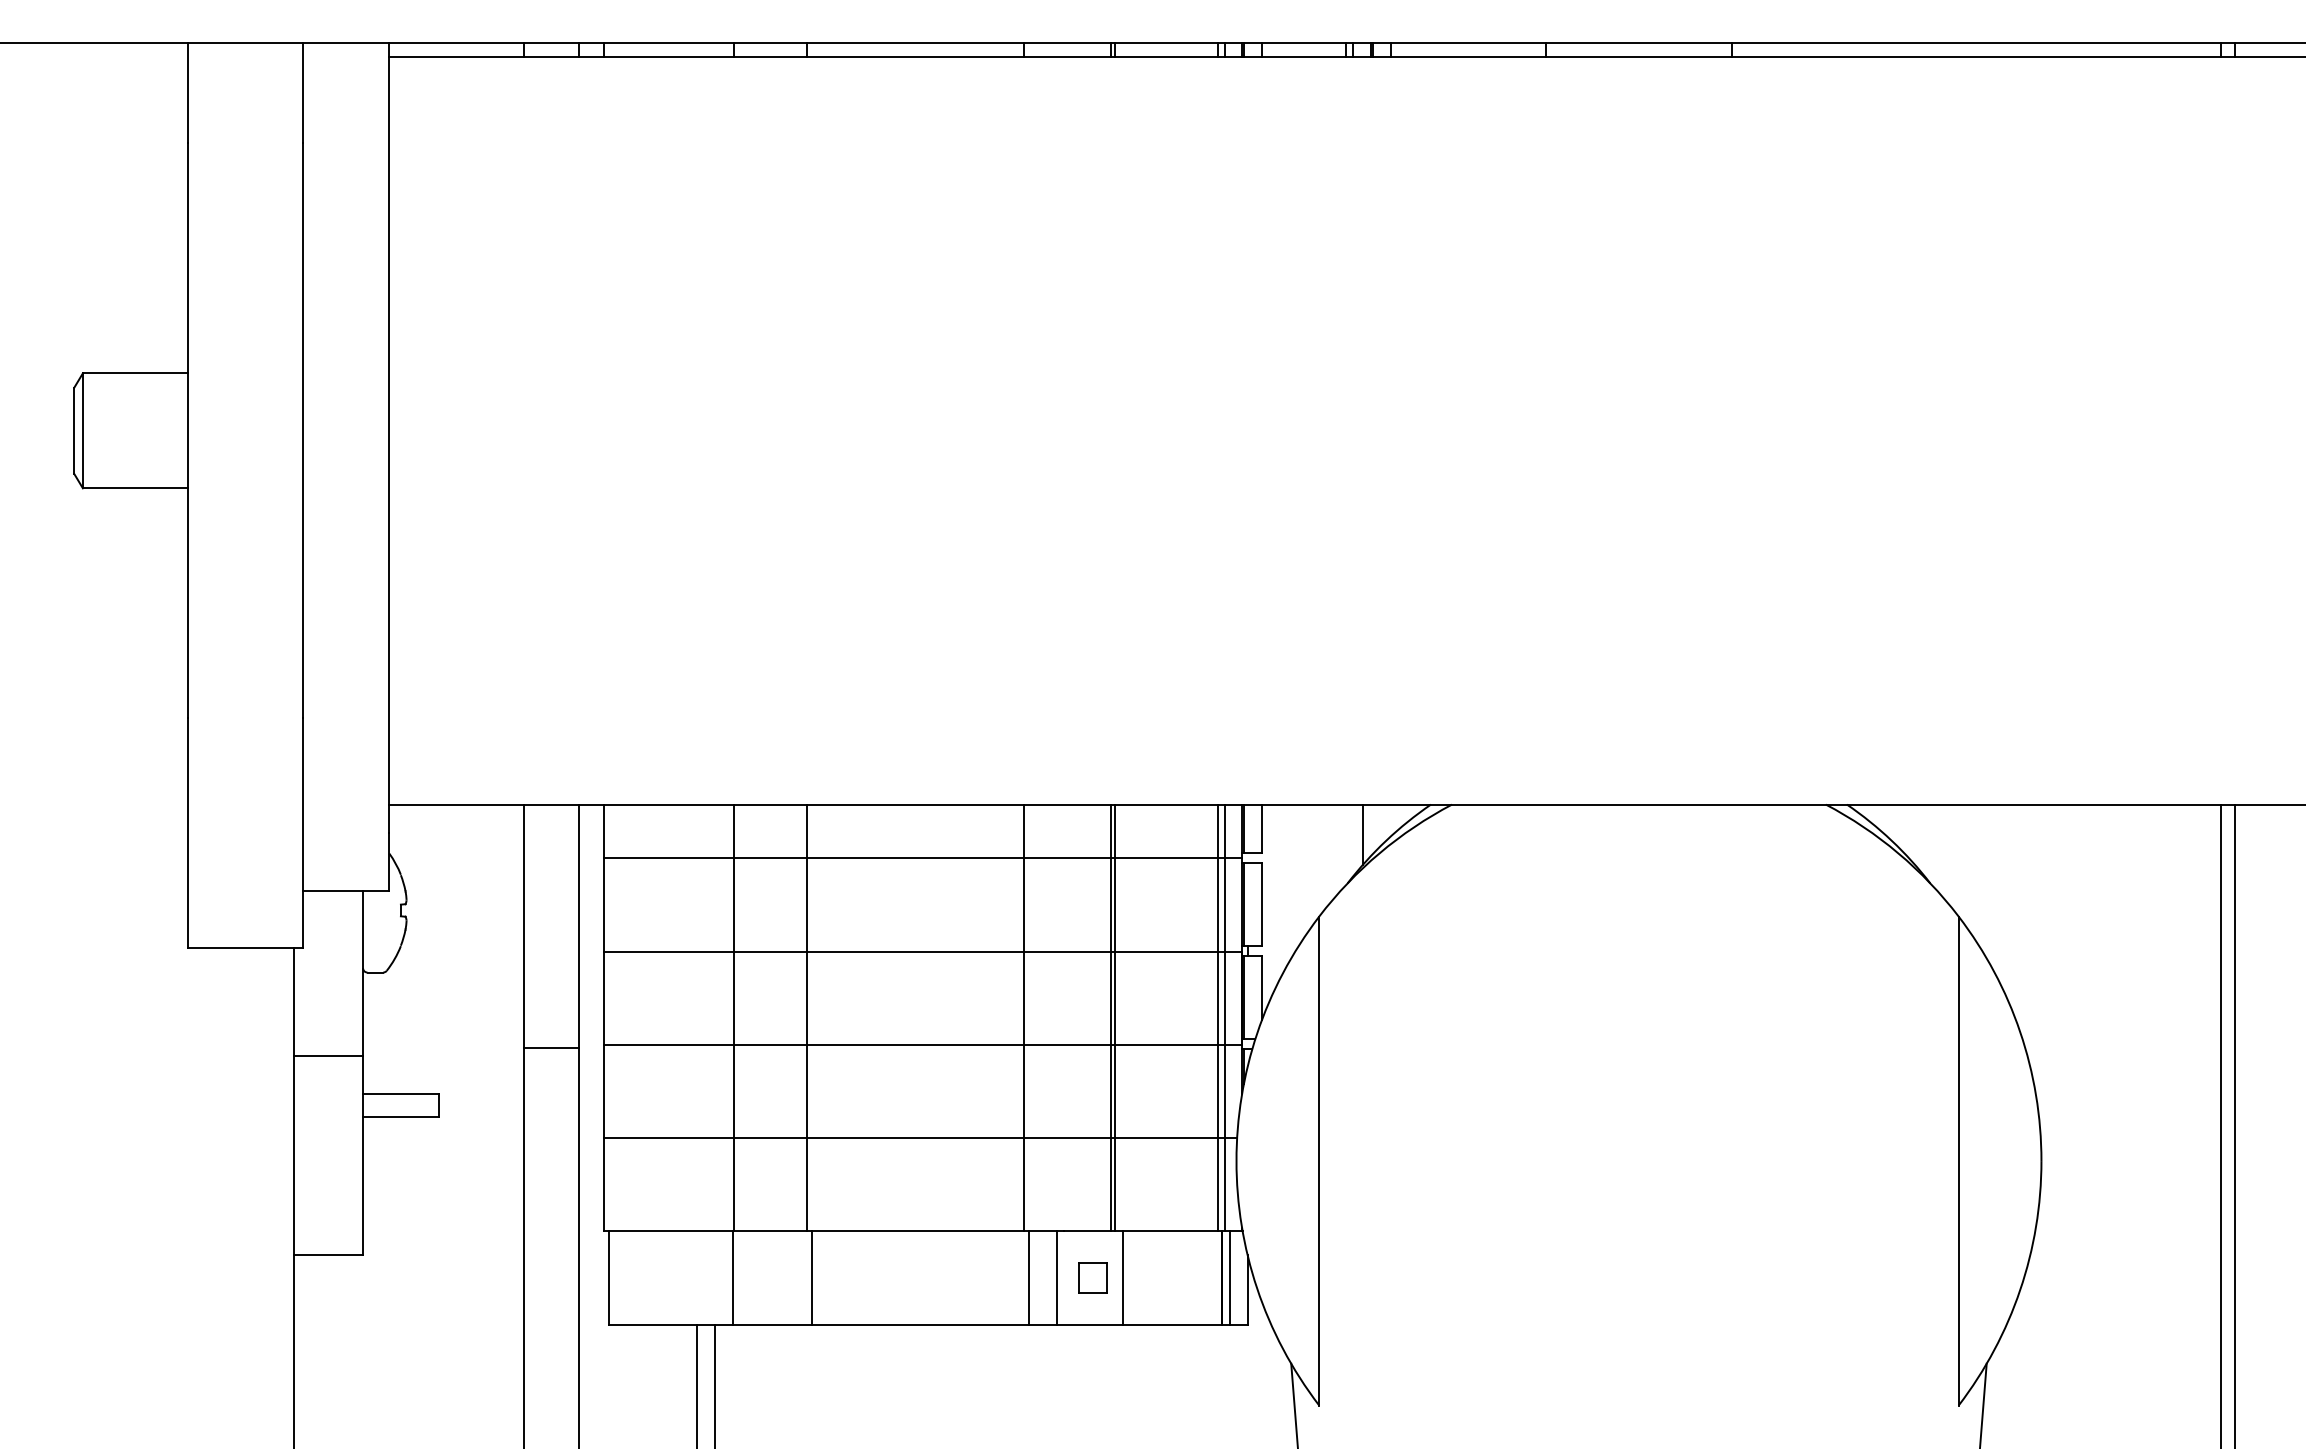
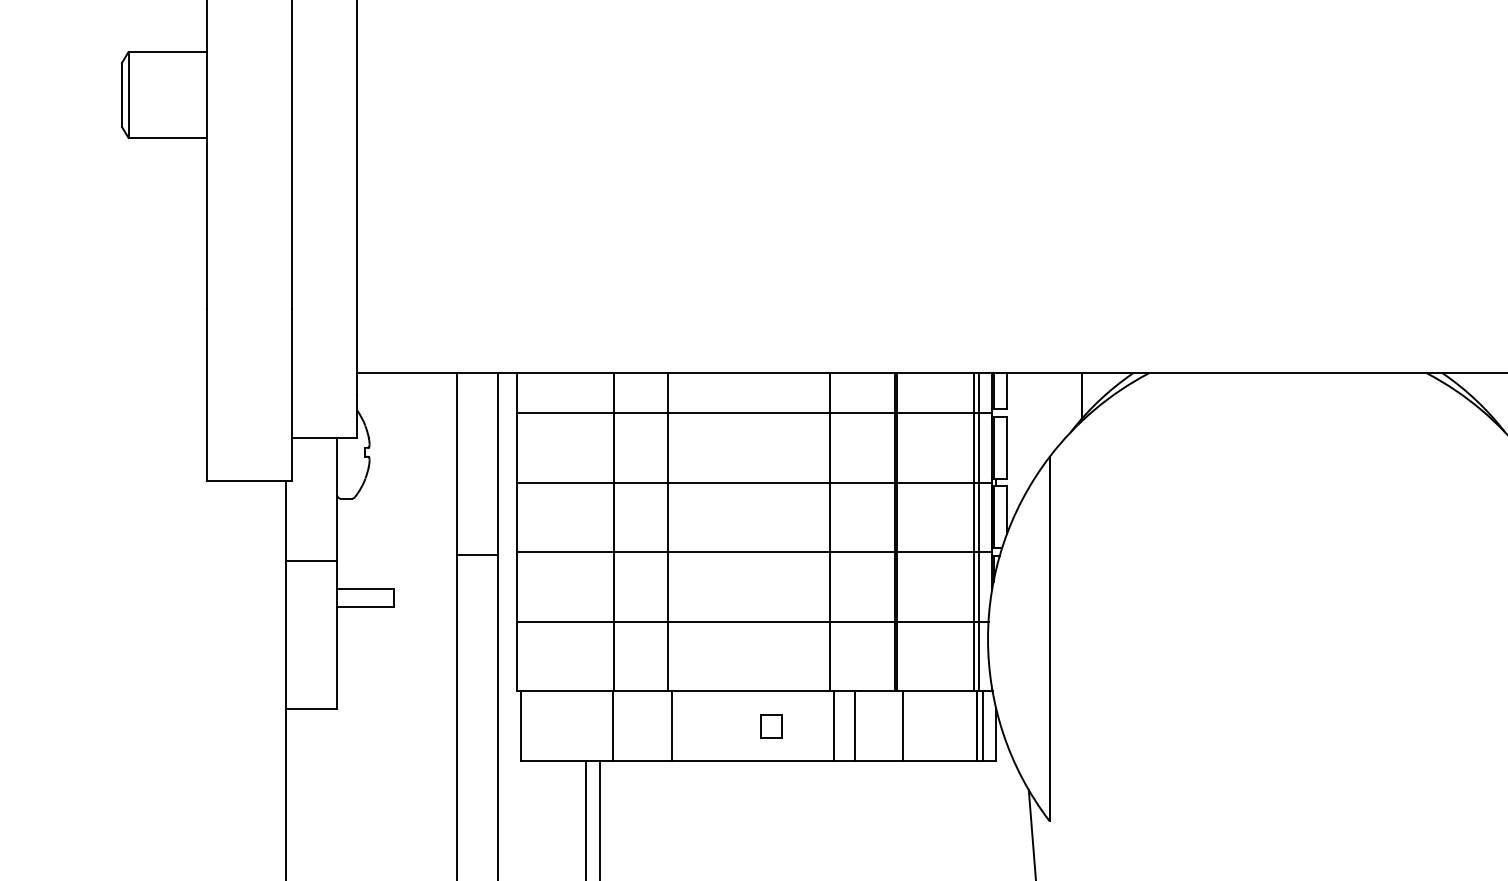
part: (1092, 1277) -> (771, 725), moved

